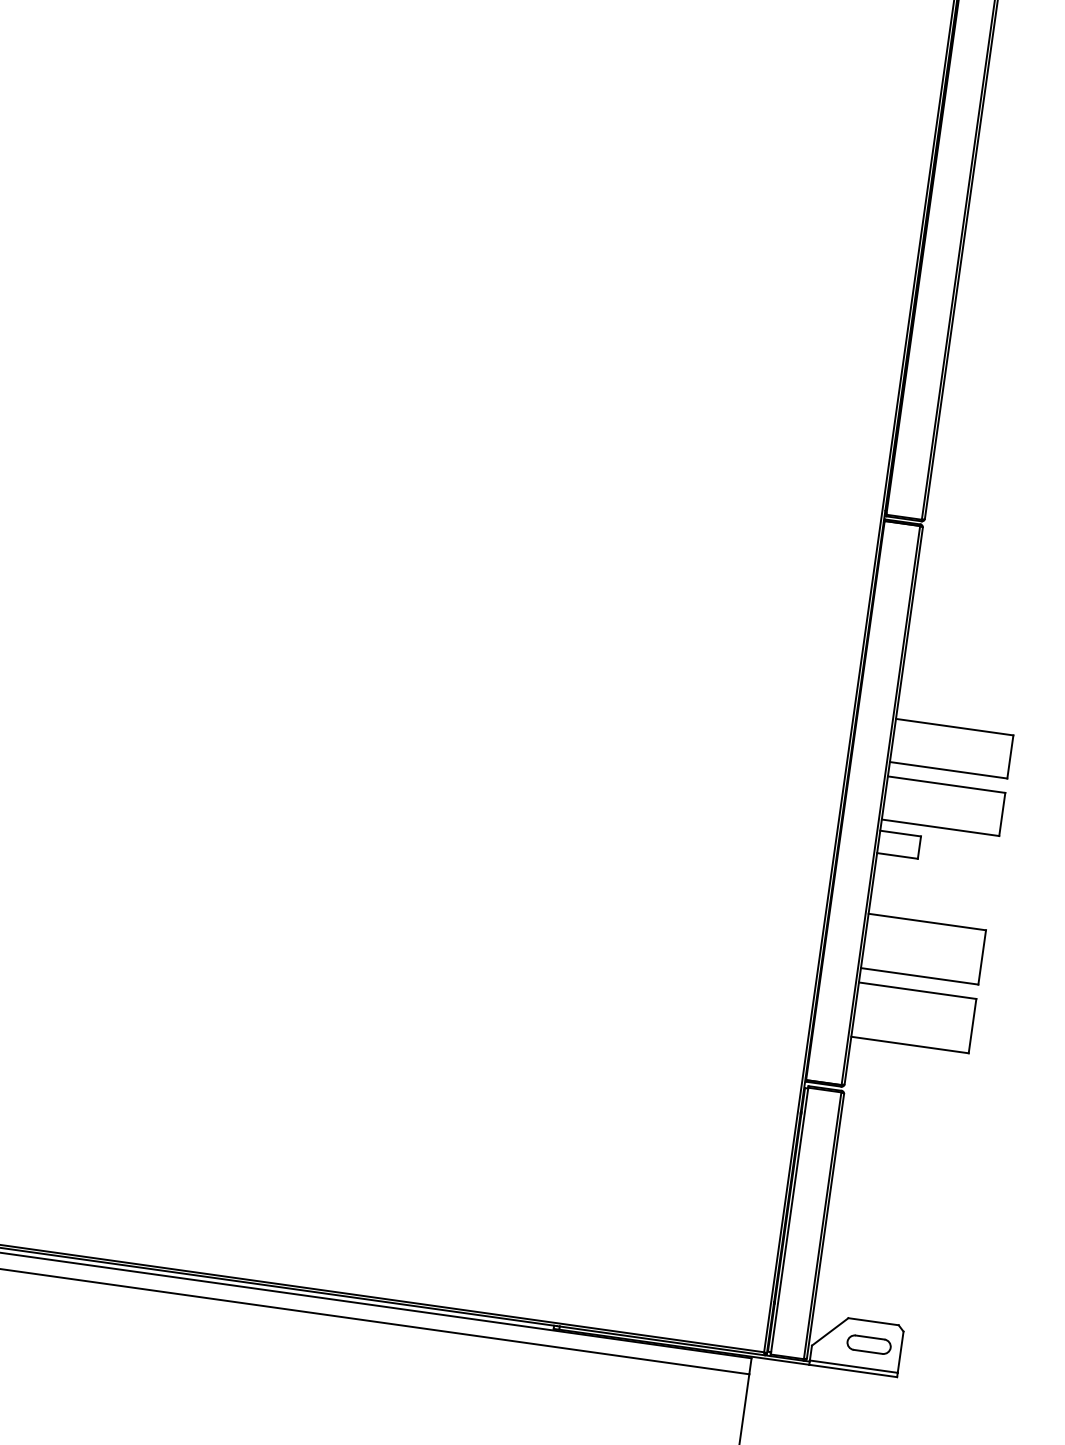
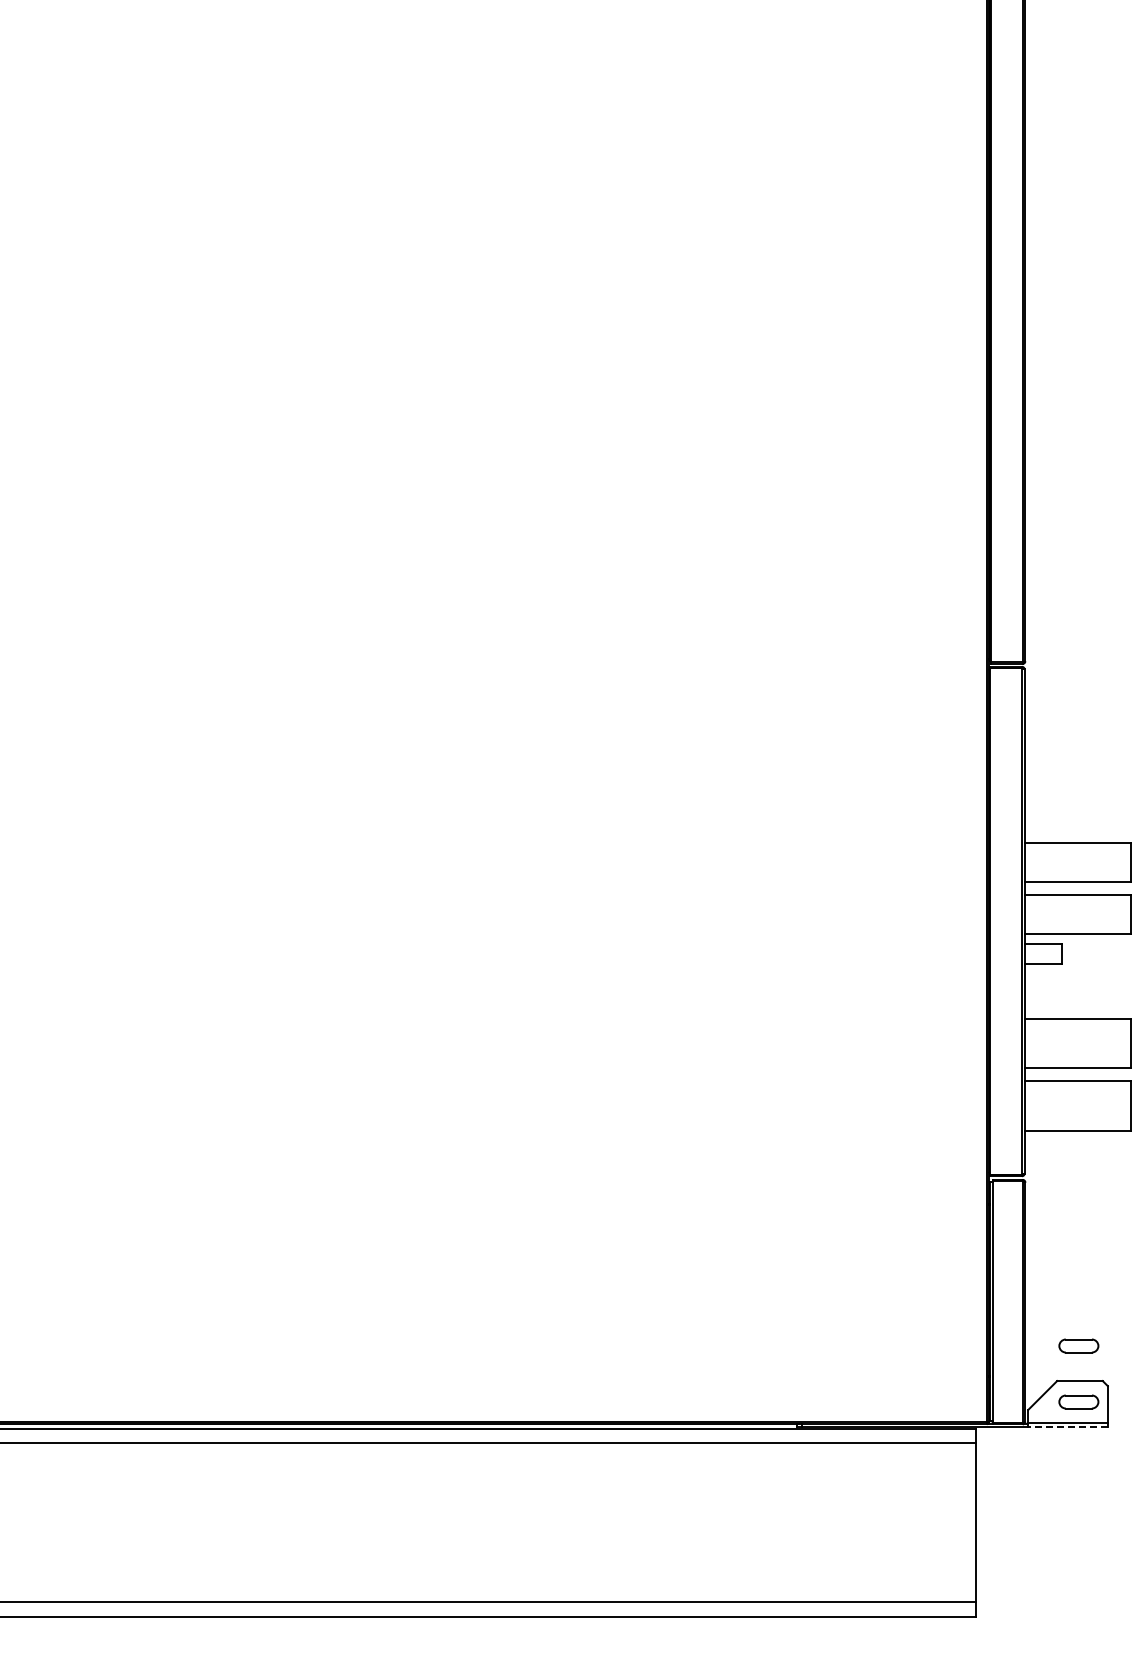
part: (877, 1282) -> (1078, 1345), added
line: (853, 1371) -> (1068, 1427), solid -> dashed

